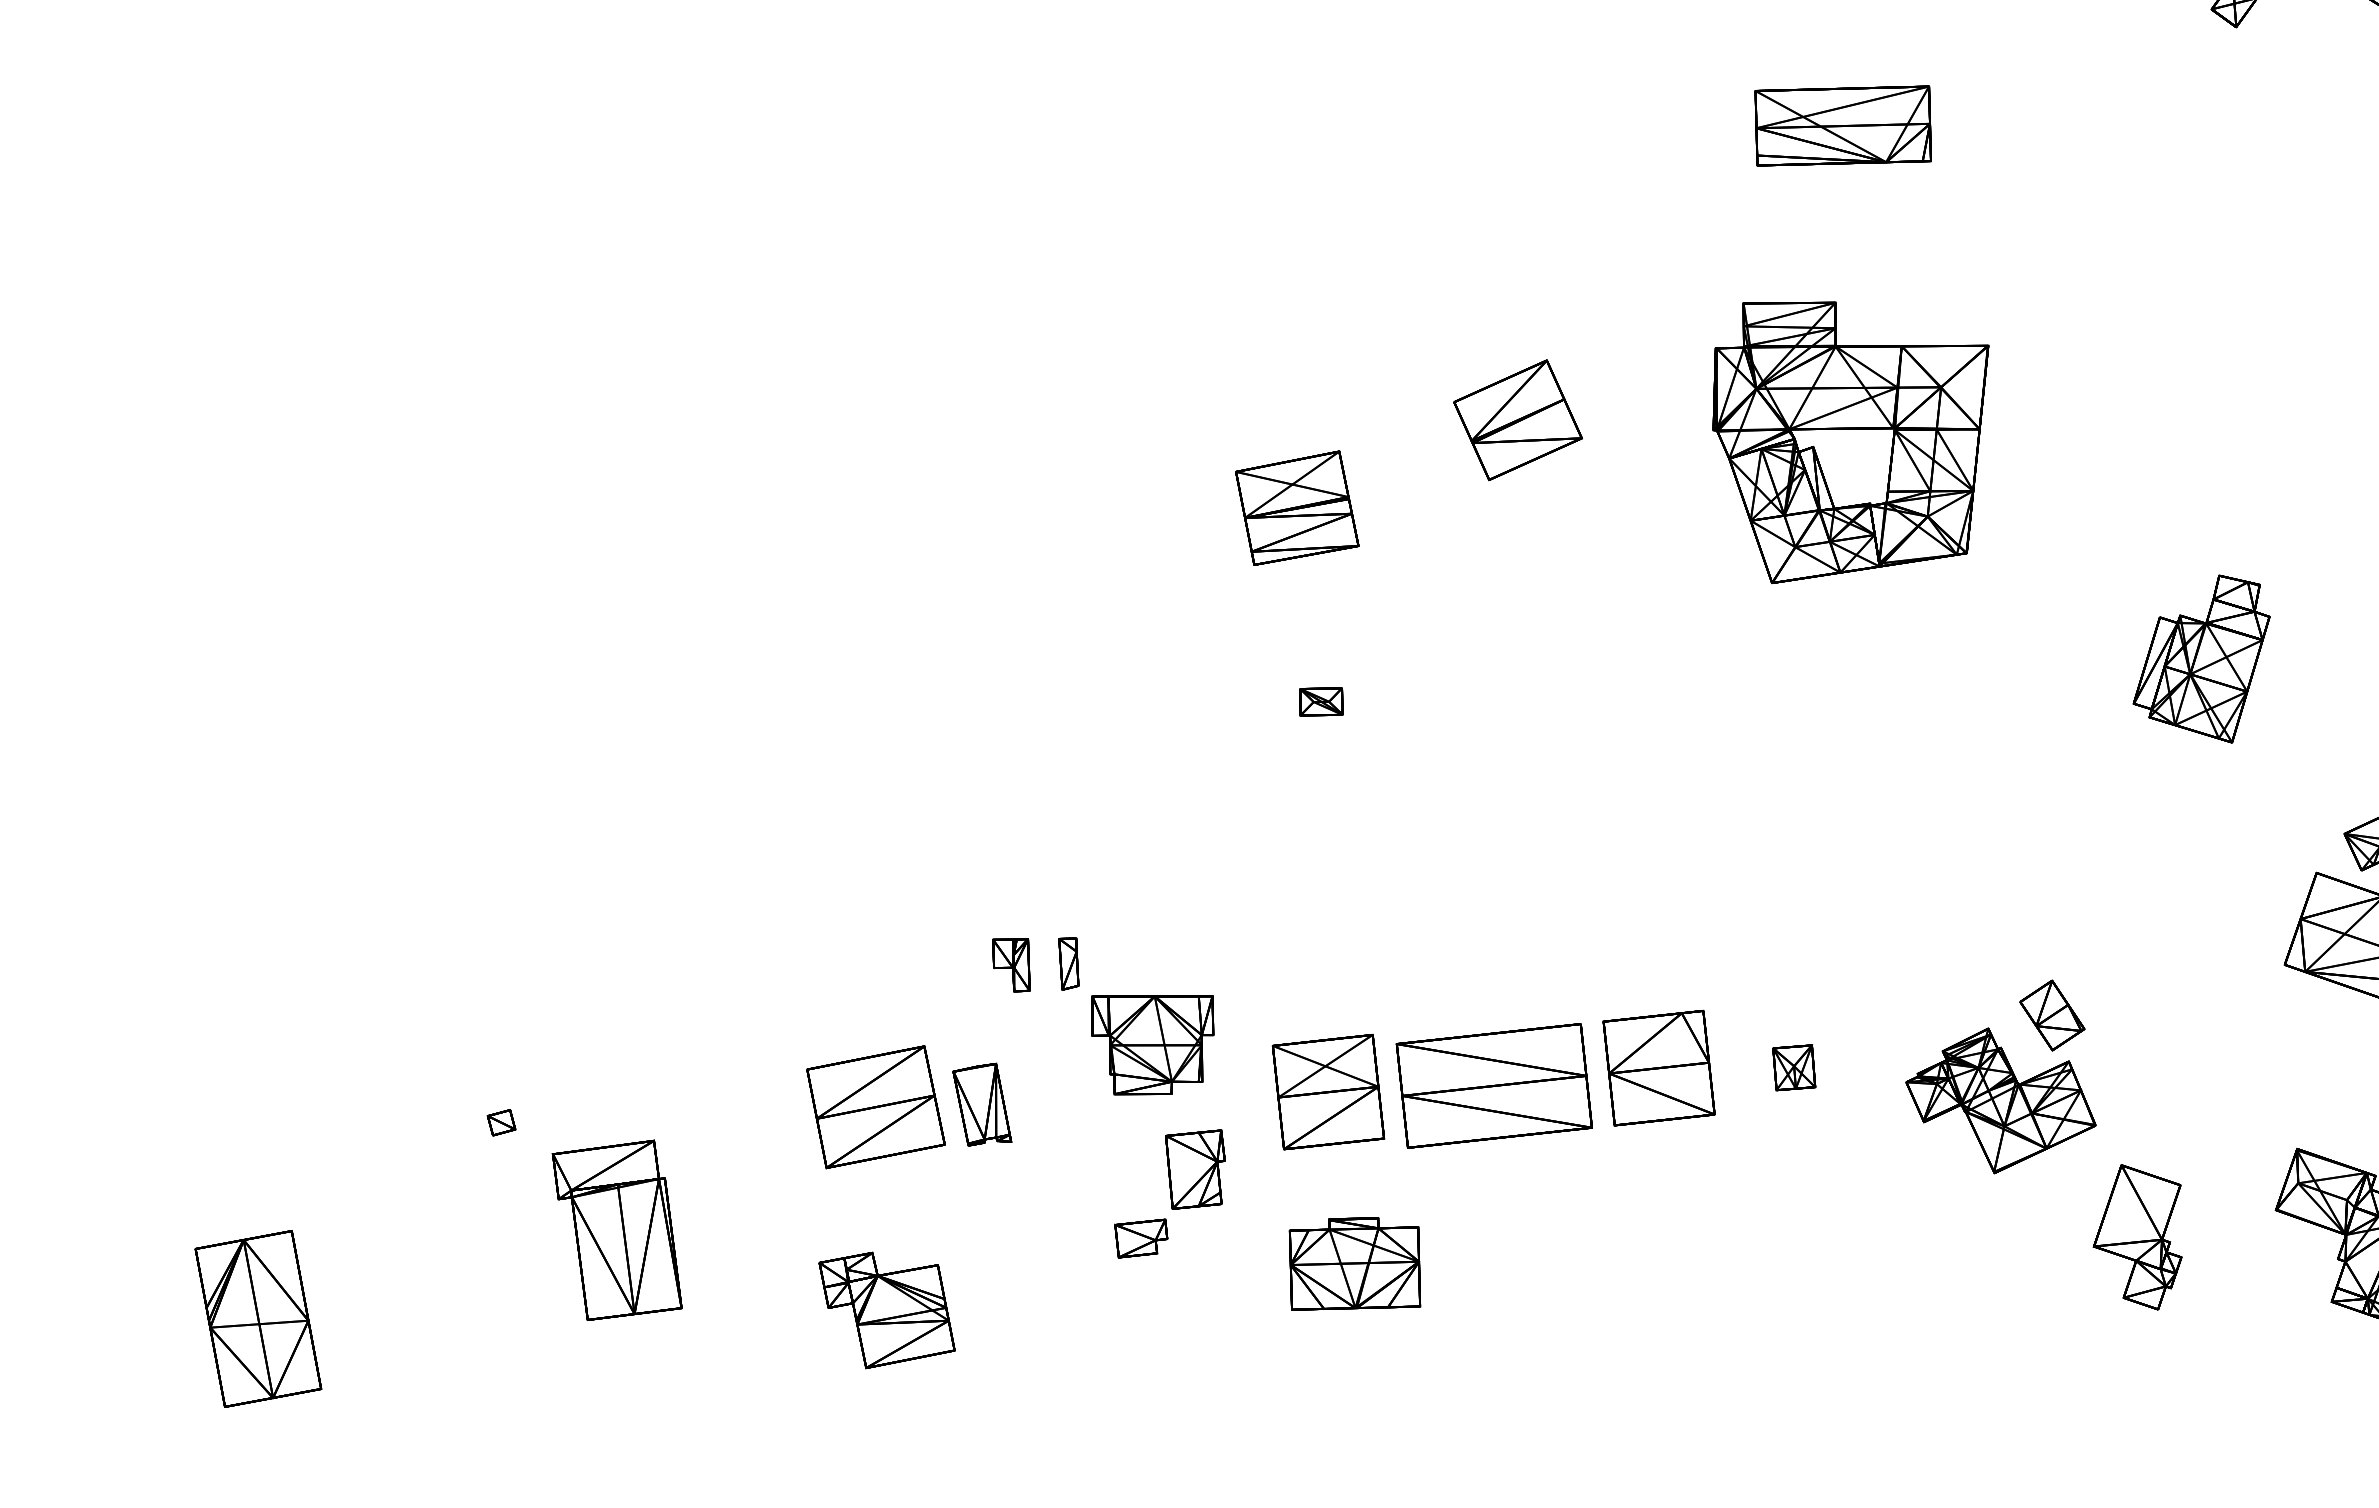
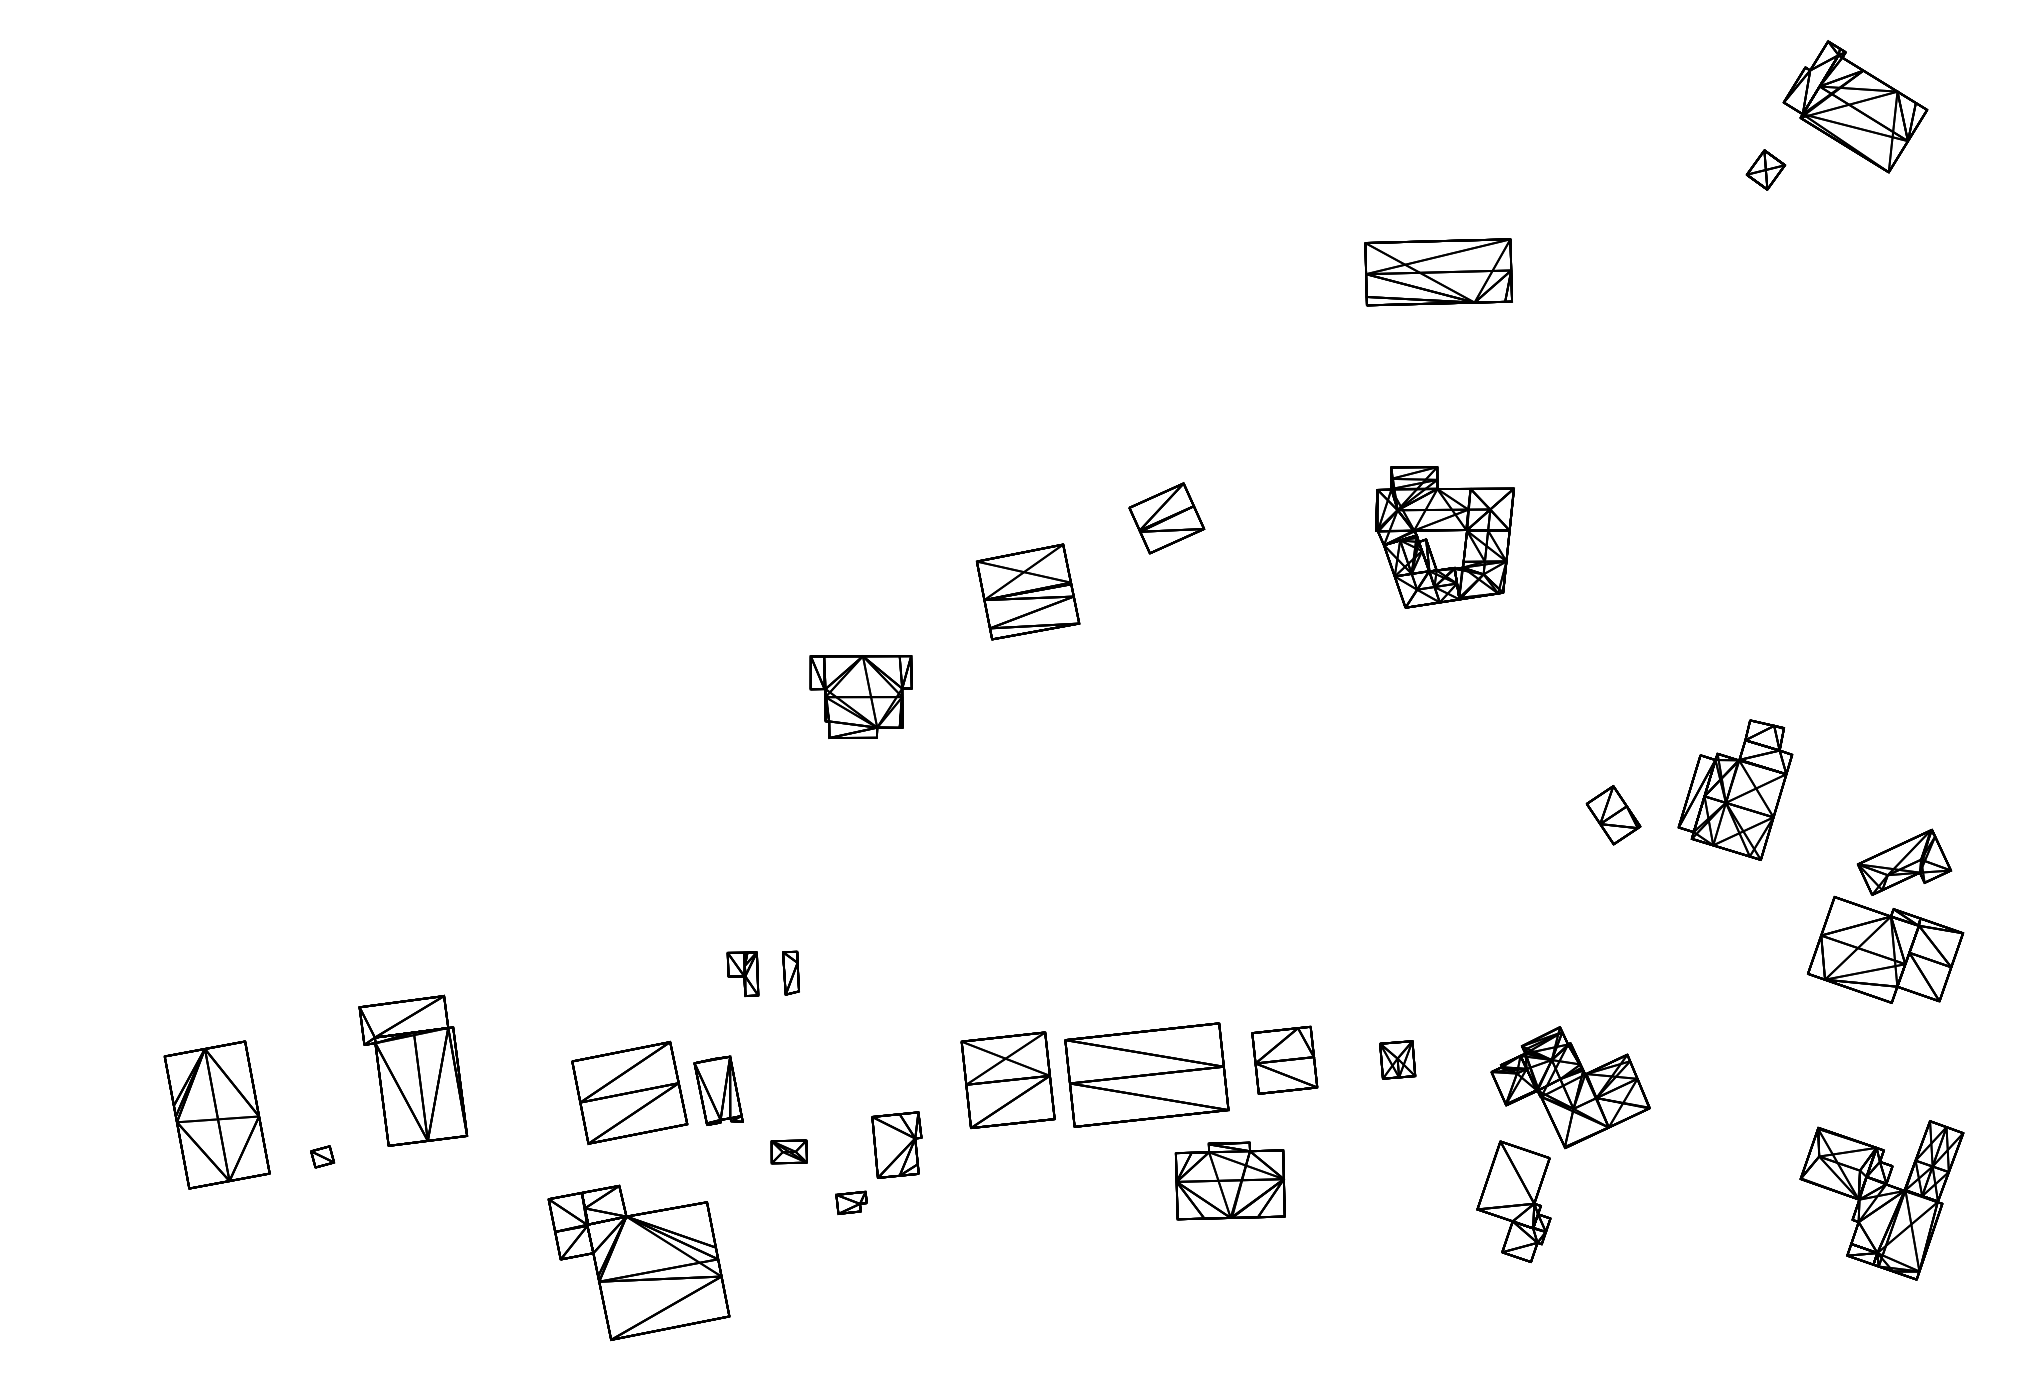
part: (1517, 420) -> (1166, 518), size x0.7
part: (1850, 443) -> (1444, 537), size x0.6
part: (1296, 507) -> (1027, 591), moved
part: (2201, 658) -> (1735, 789), moved
part: (1320, 701) -> (788, 1151), moved
part: (2052, 1015) -> (1613, 815), moved
part: (1151, 1044) -> (860, 696), moved
part: (1658, 1068) -> (1284, 1060), size x0.7
part: (501, 1122) -> (322, 1156), moved
part: (617, 1229) -> (413, 1070), moved
part: (2137, 1237) -> (1513, 1201), moved
part: (1141, 1238) -> (851, 1202), size x0.7
part: (1354, 1263) -> (1229, 1180), moved
part: (886, 1309) -> (638, 1262), size x1.6
part: (257, 1318) -> (216, 1114), moved

